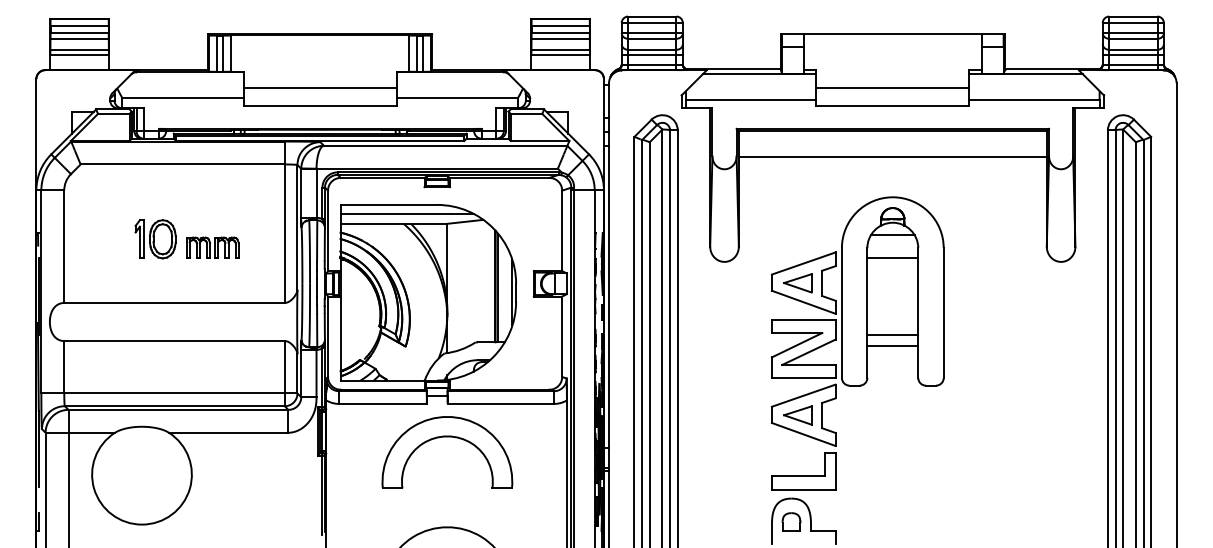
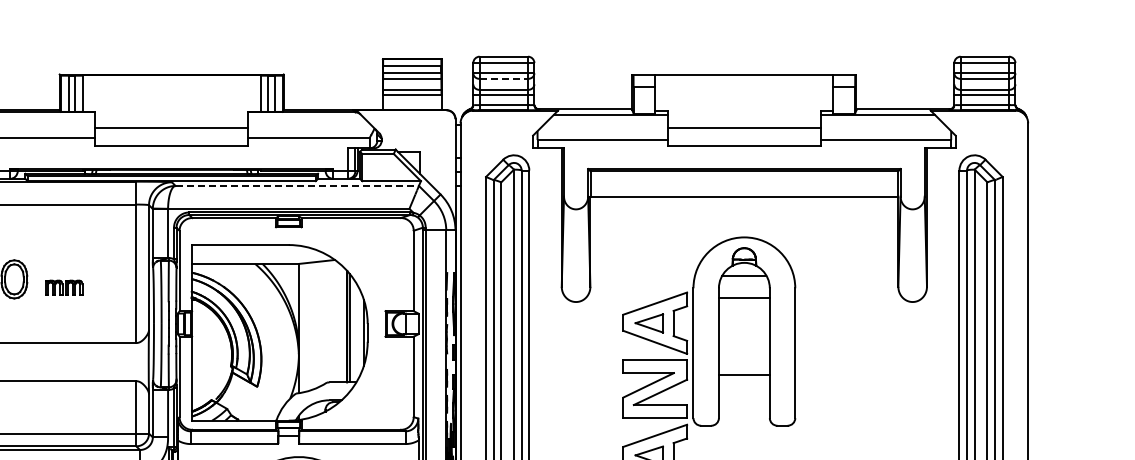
line: (652, 38) -> (504, 78), solid -> dashed
line: (445, 145) -> (297, 185), solid -> dashed
line: (407, 214) -> (259, 254), removed
part: (212, 247) -> (64, 287), size x0.7
line: (892, 345) -> (744, 385), removed

